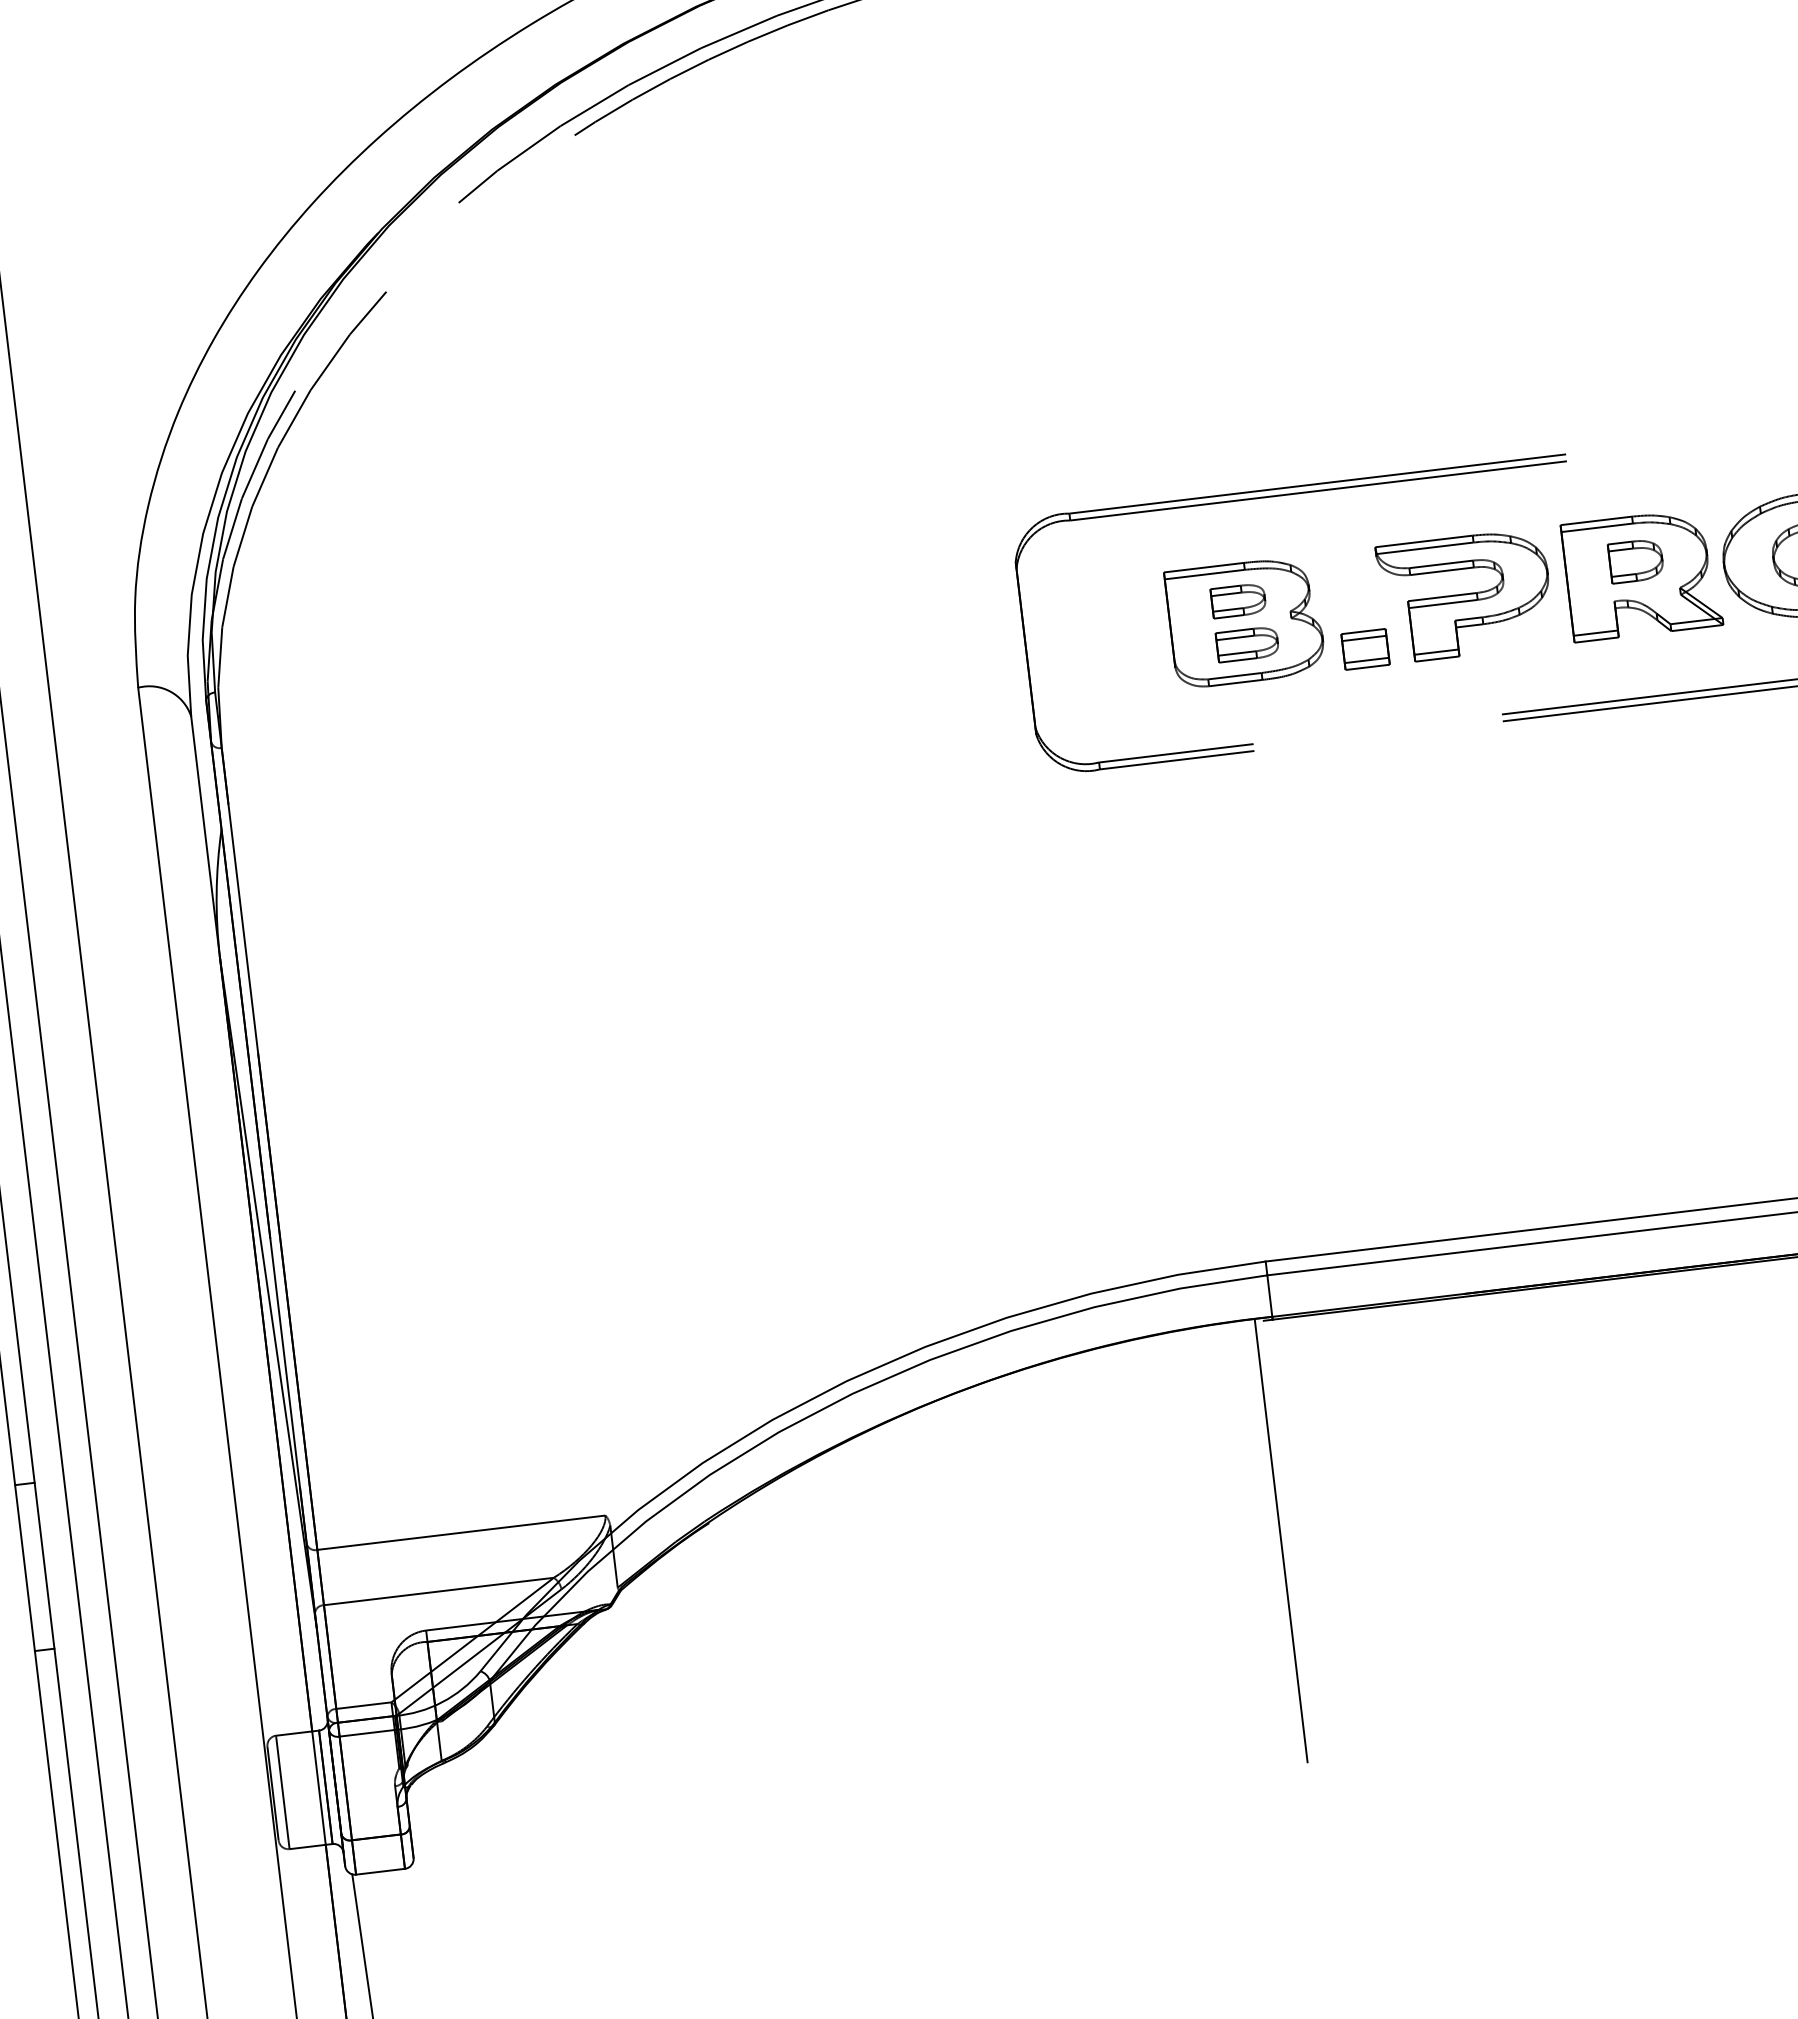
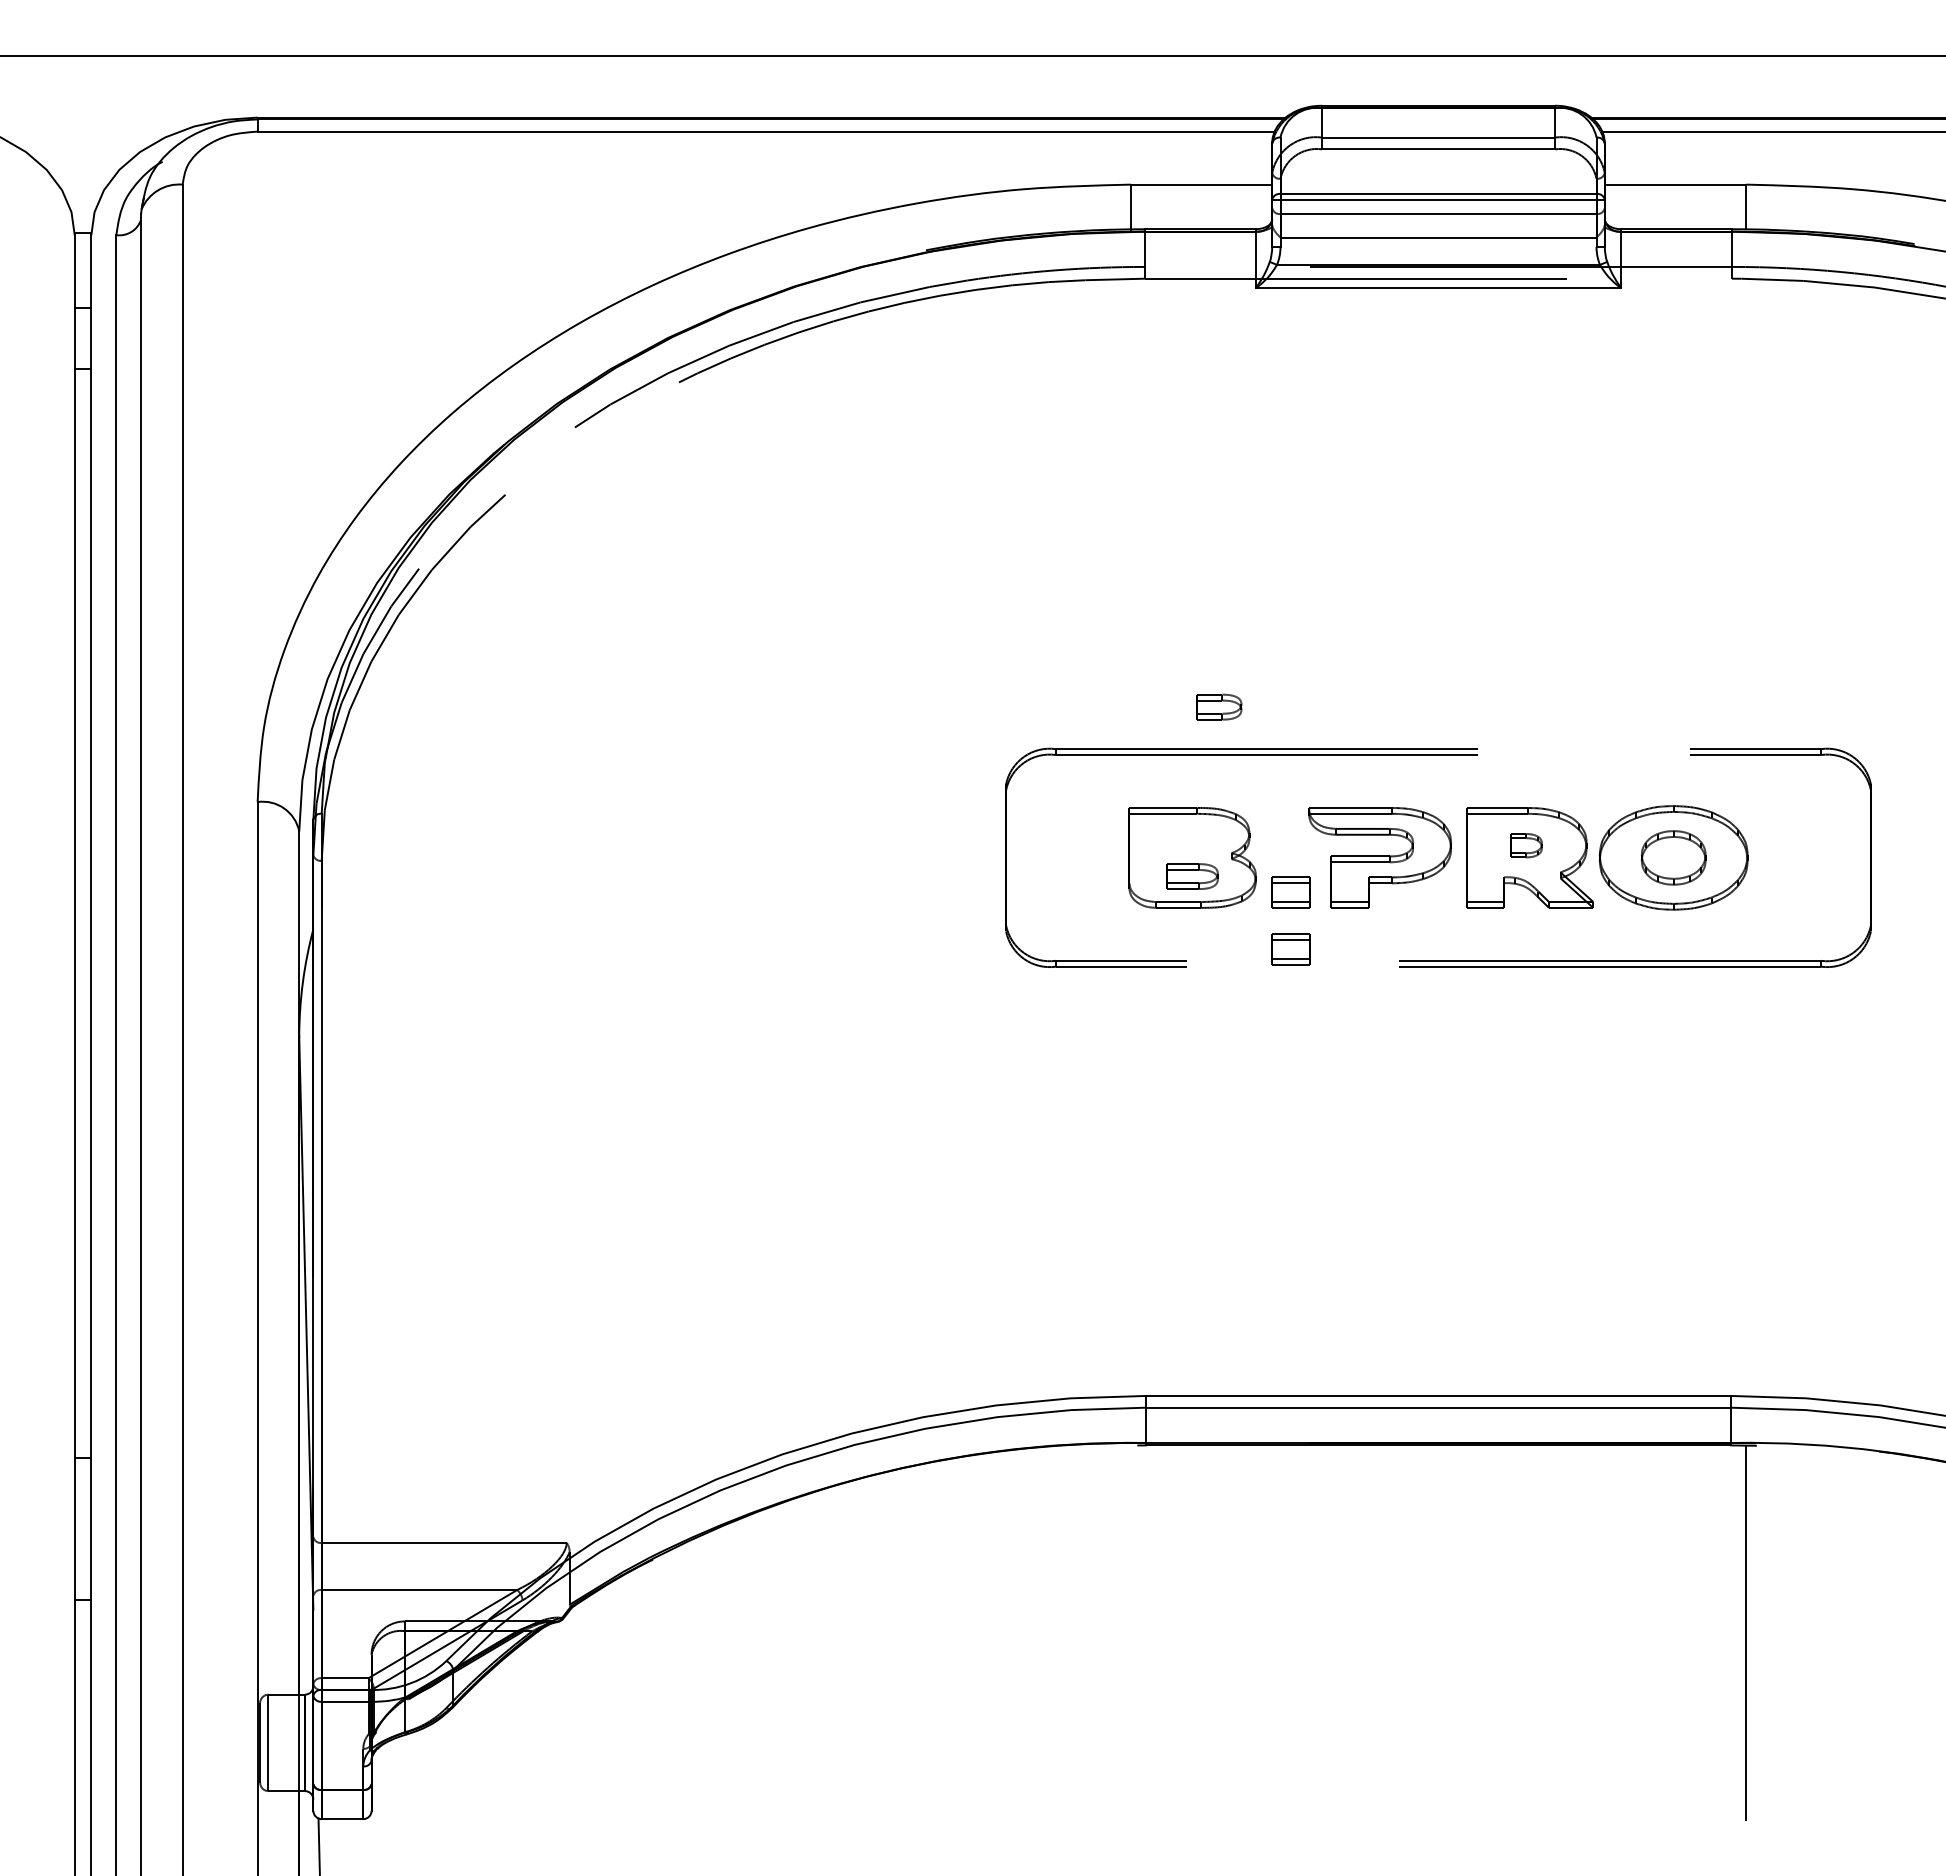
part: (1636, 560) -> (1526, 845), size x0.7
part: (1238, 599) -> (1219, 706), moved
part: (1373, 716) -> (1290, 949), added
line: (1280, 1540) -> (1130, 1631), removed

